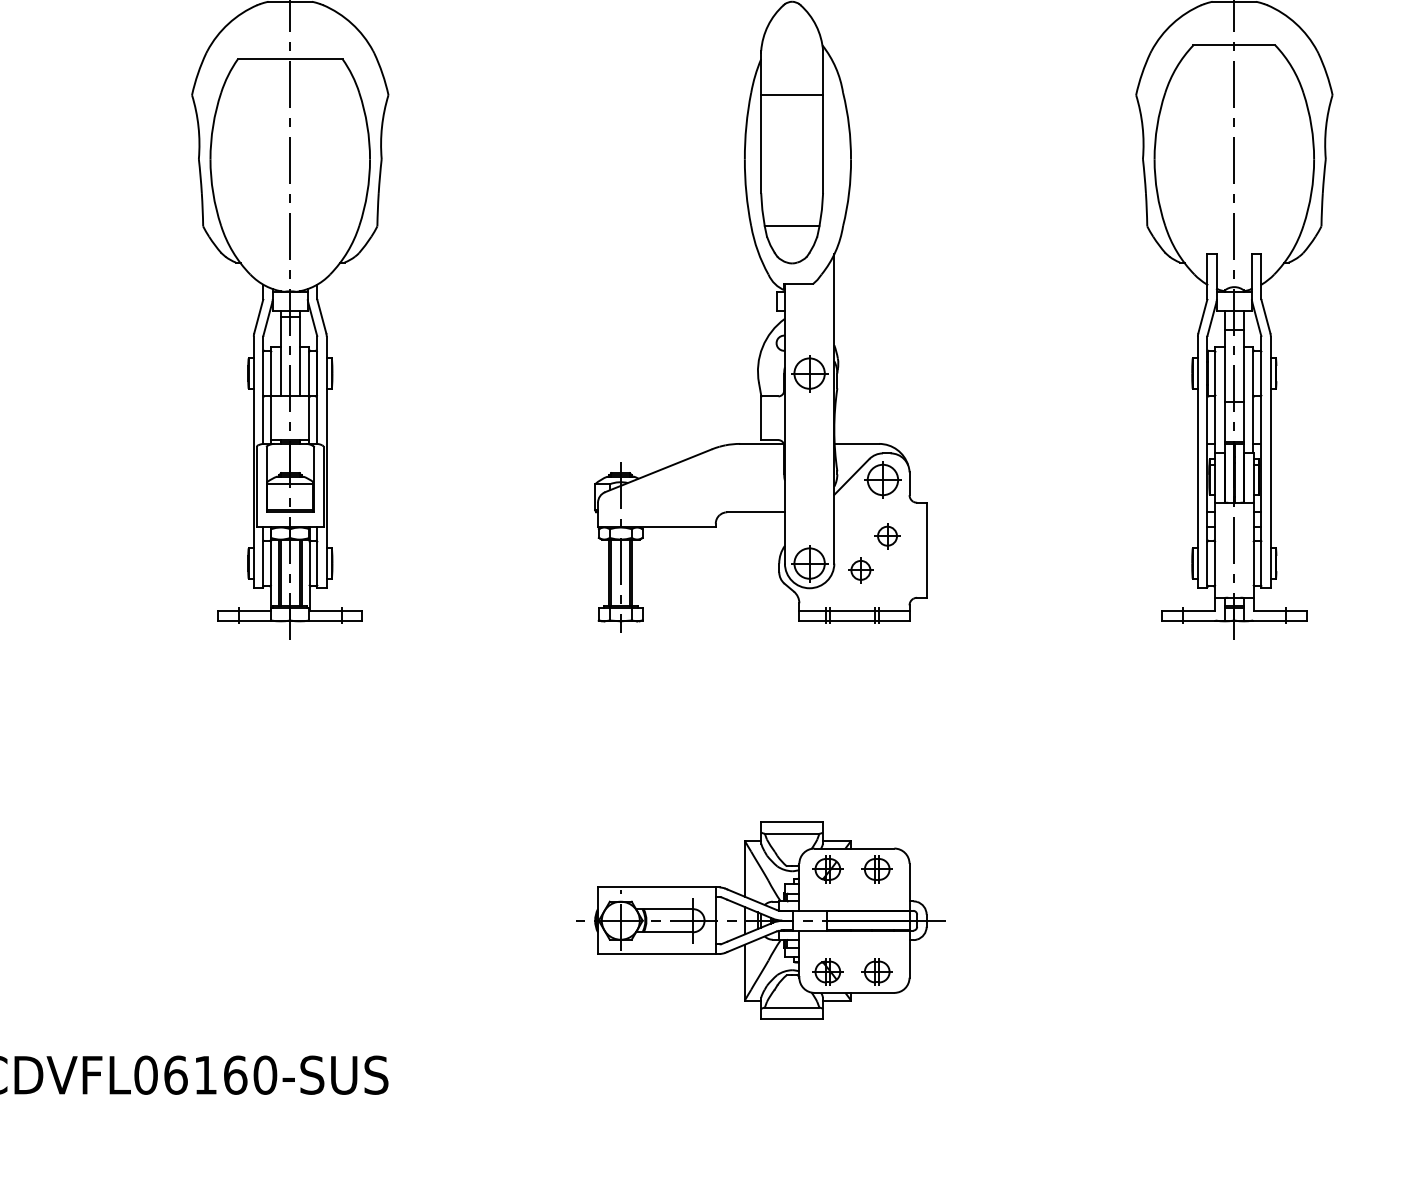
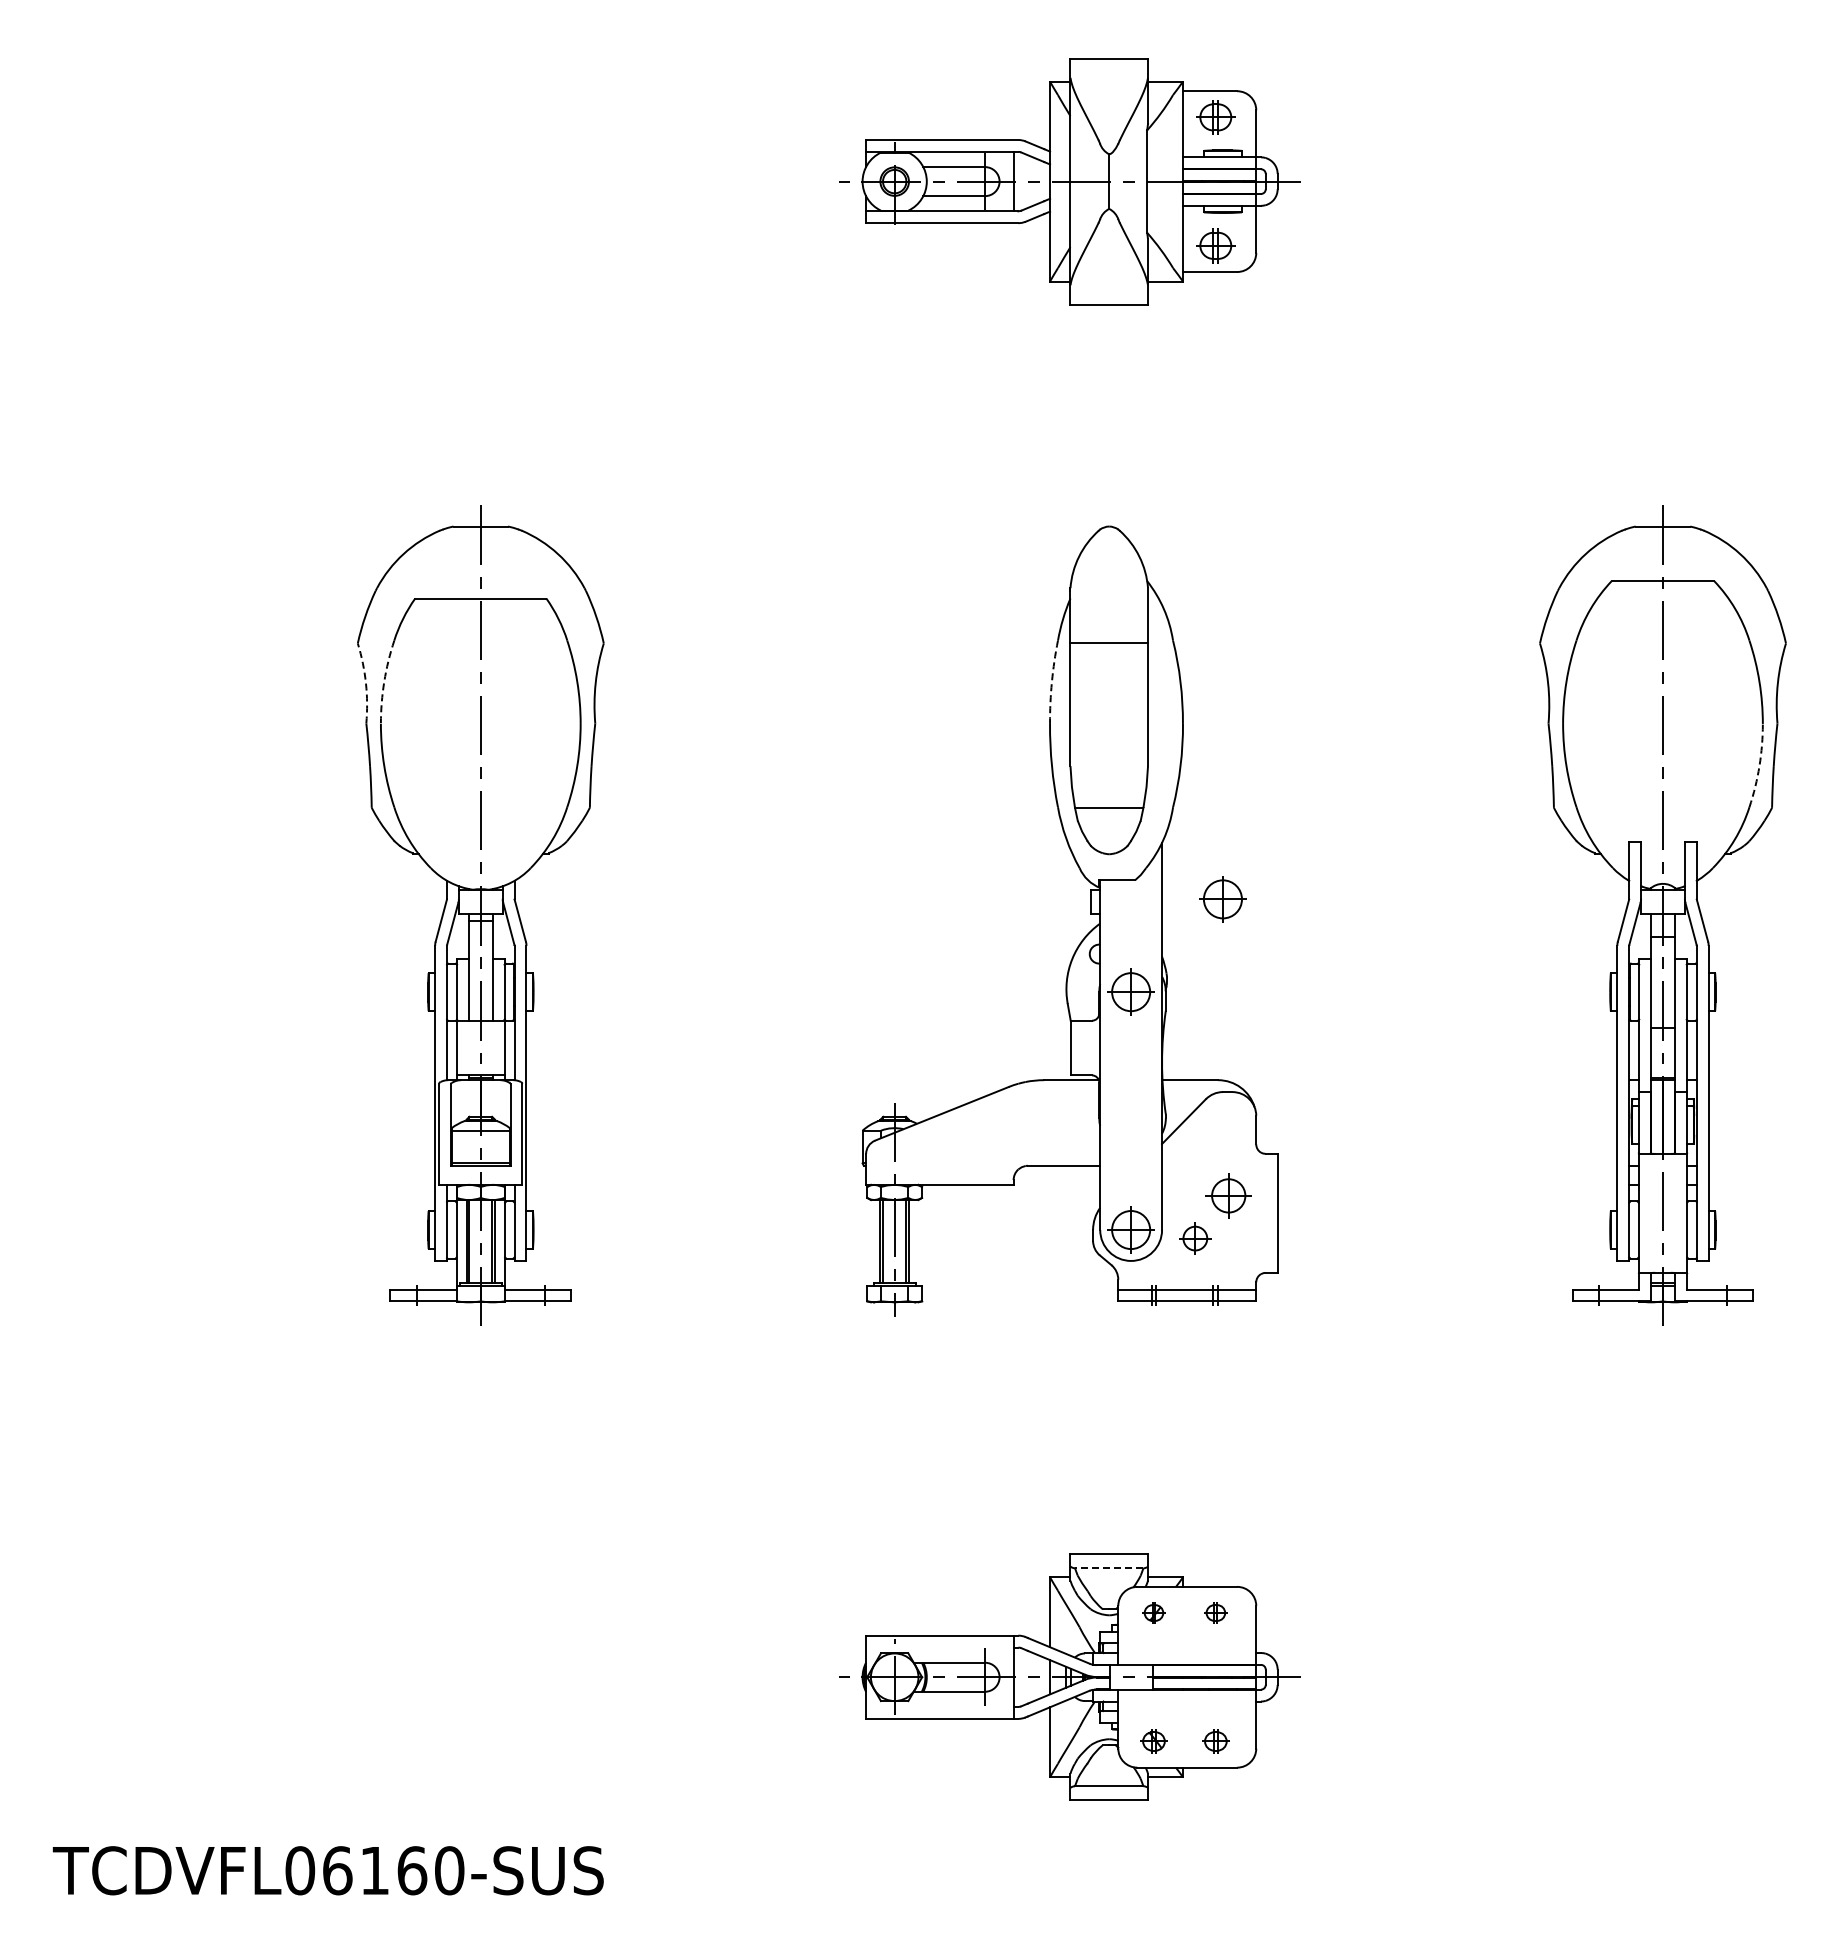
arc: (213, 125) -> (384, 681), solid -> dashed
arc: (746, 126) -> (1051, 682), solid -> dashed
arc: (198, 127) -> (365, 683), solid -> dashed
arc: (1311, 193) -> (1759, 766), solid -> dashed
part: (882, 480) -> (1222, 899), moved
part: (887, 535) -> (1228, 1195), size x1.4
line: (791, 833) -> (1108, 1568), solid -> dashed
part: (827, 869) -> (1153, 1612), size x0.6
part: (877, 869) -> (1215, 1612), size x0.6
part: (827, 972) -> (1153, 1741), size x0.7
part: (877, 972) -> (1215, 1741), size x0.7

